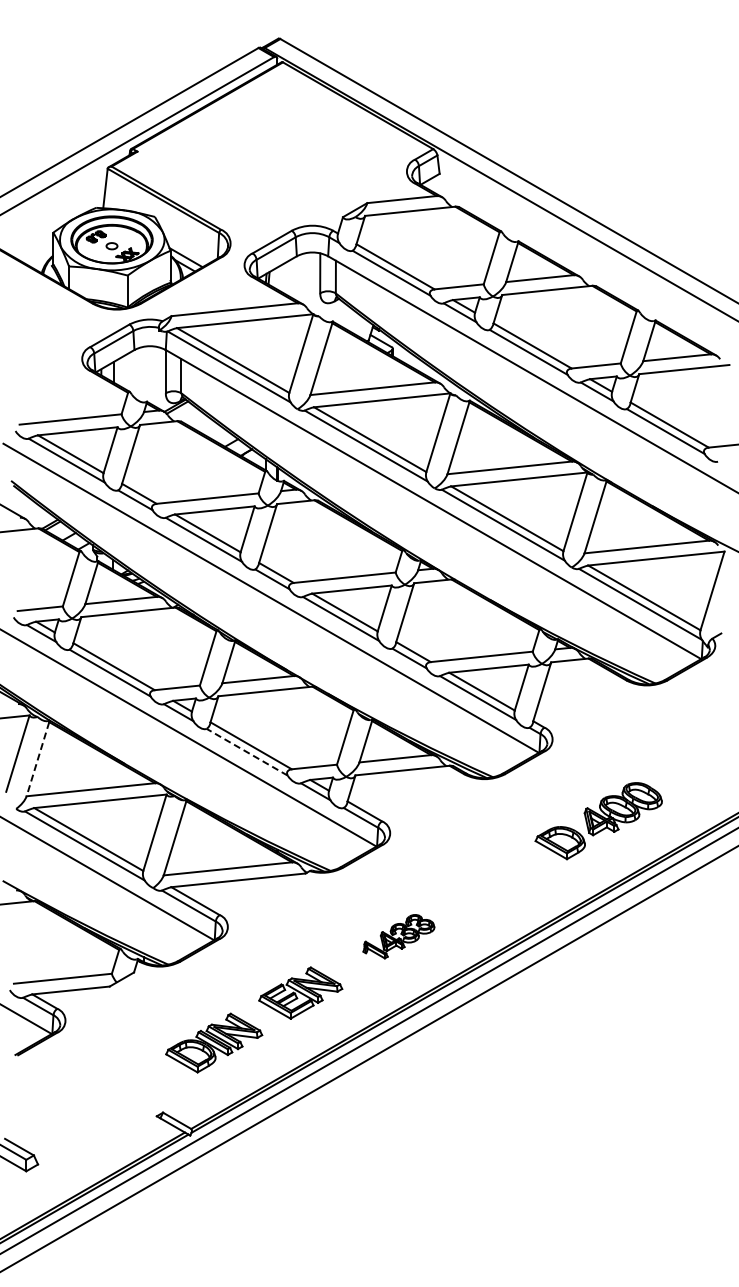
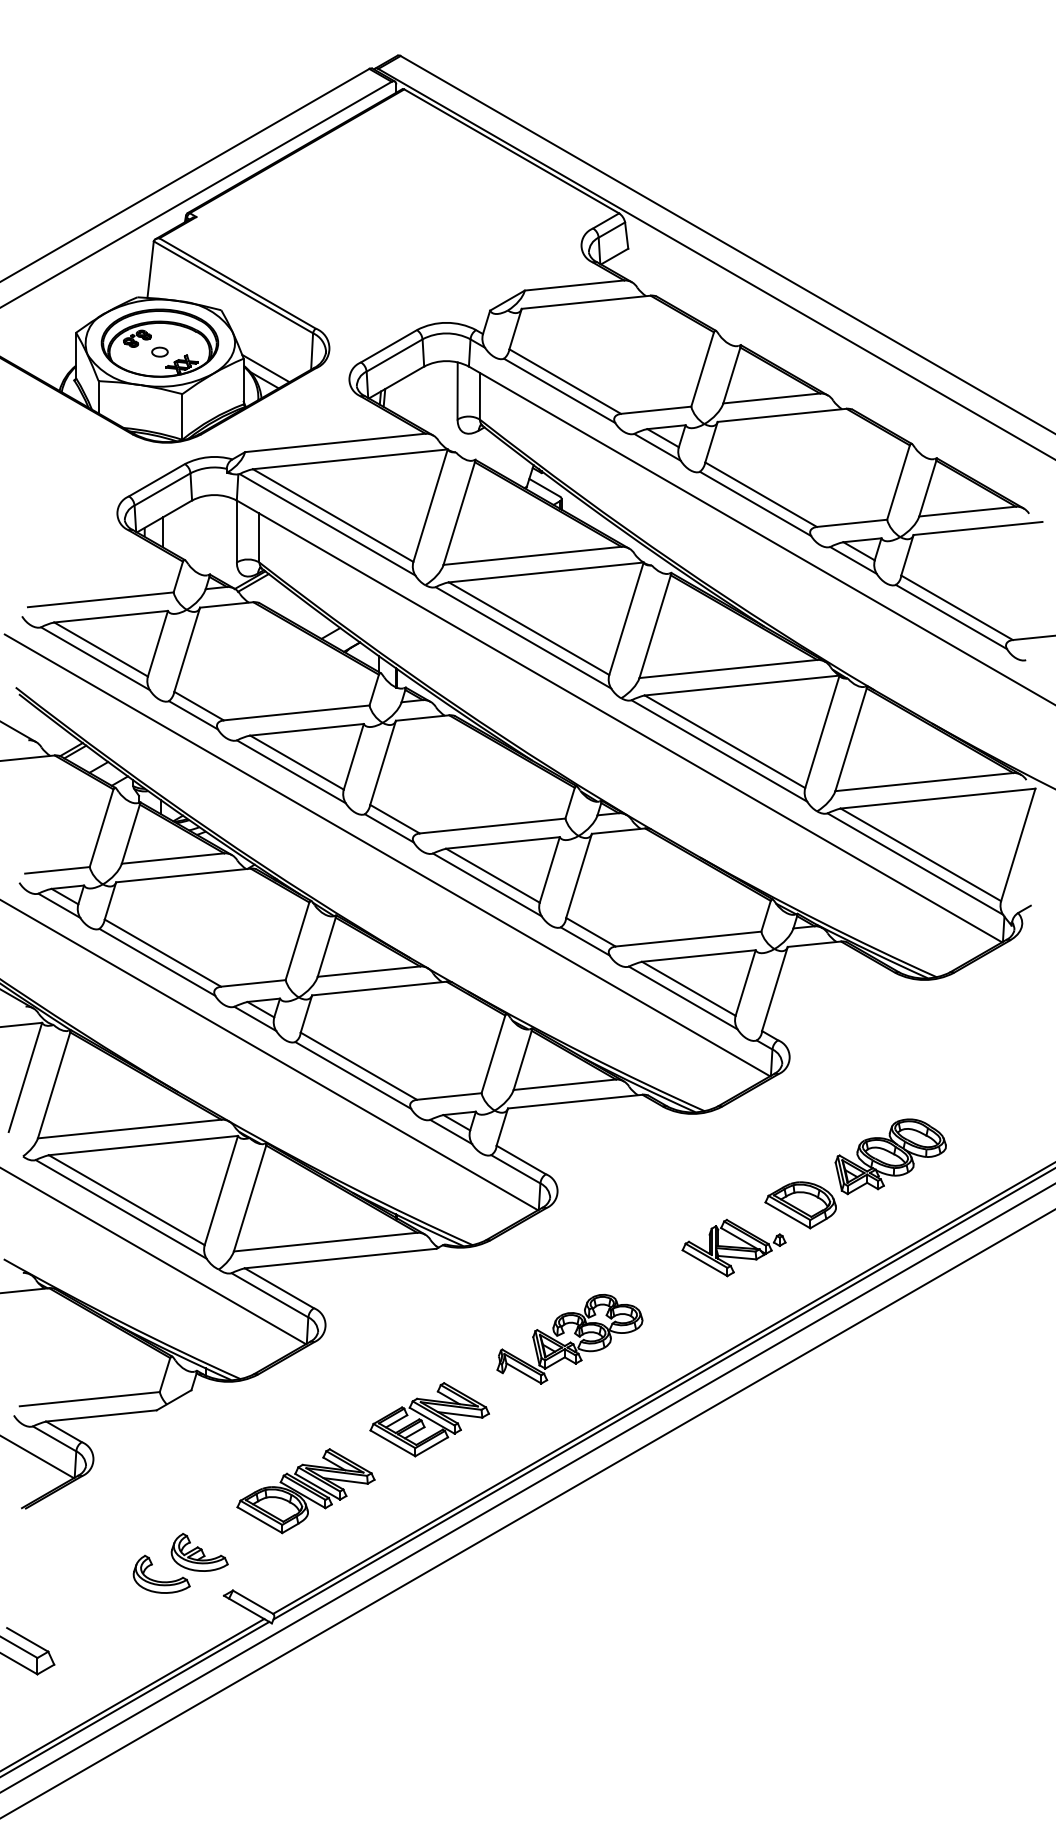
line: (247, 752) -> (353, 1075), dashed -> solid
line: (37, 759) -> (53, 1085), dashed -> solid
part: (513, 872) -> (733, 1247), added
part: (398, 936) -> (569, 1338), size x1.43
part: (126, 1093) -> (180, 1563), added

